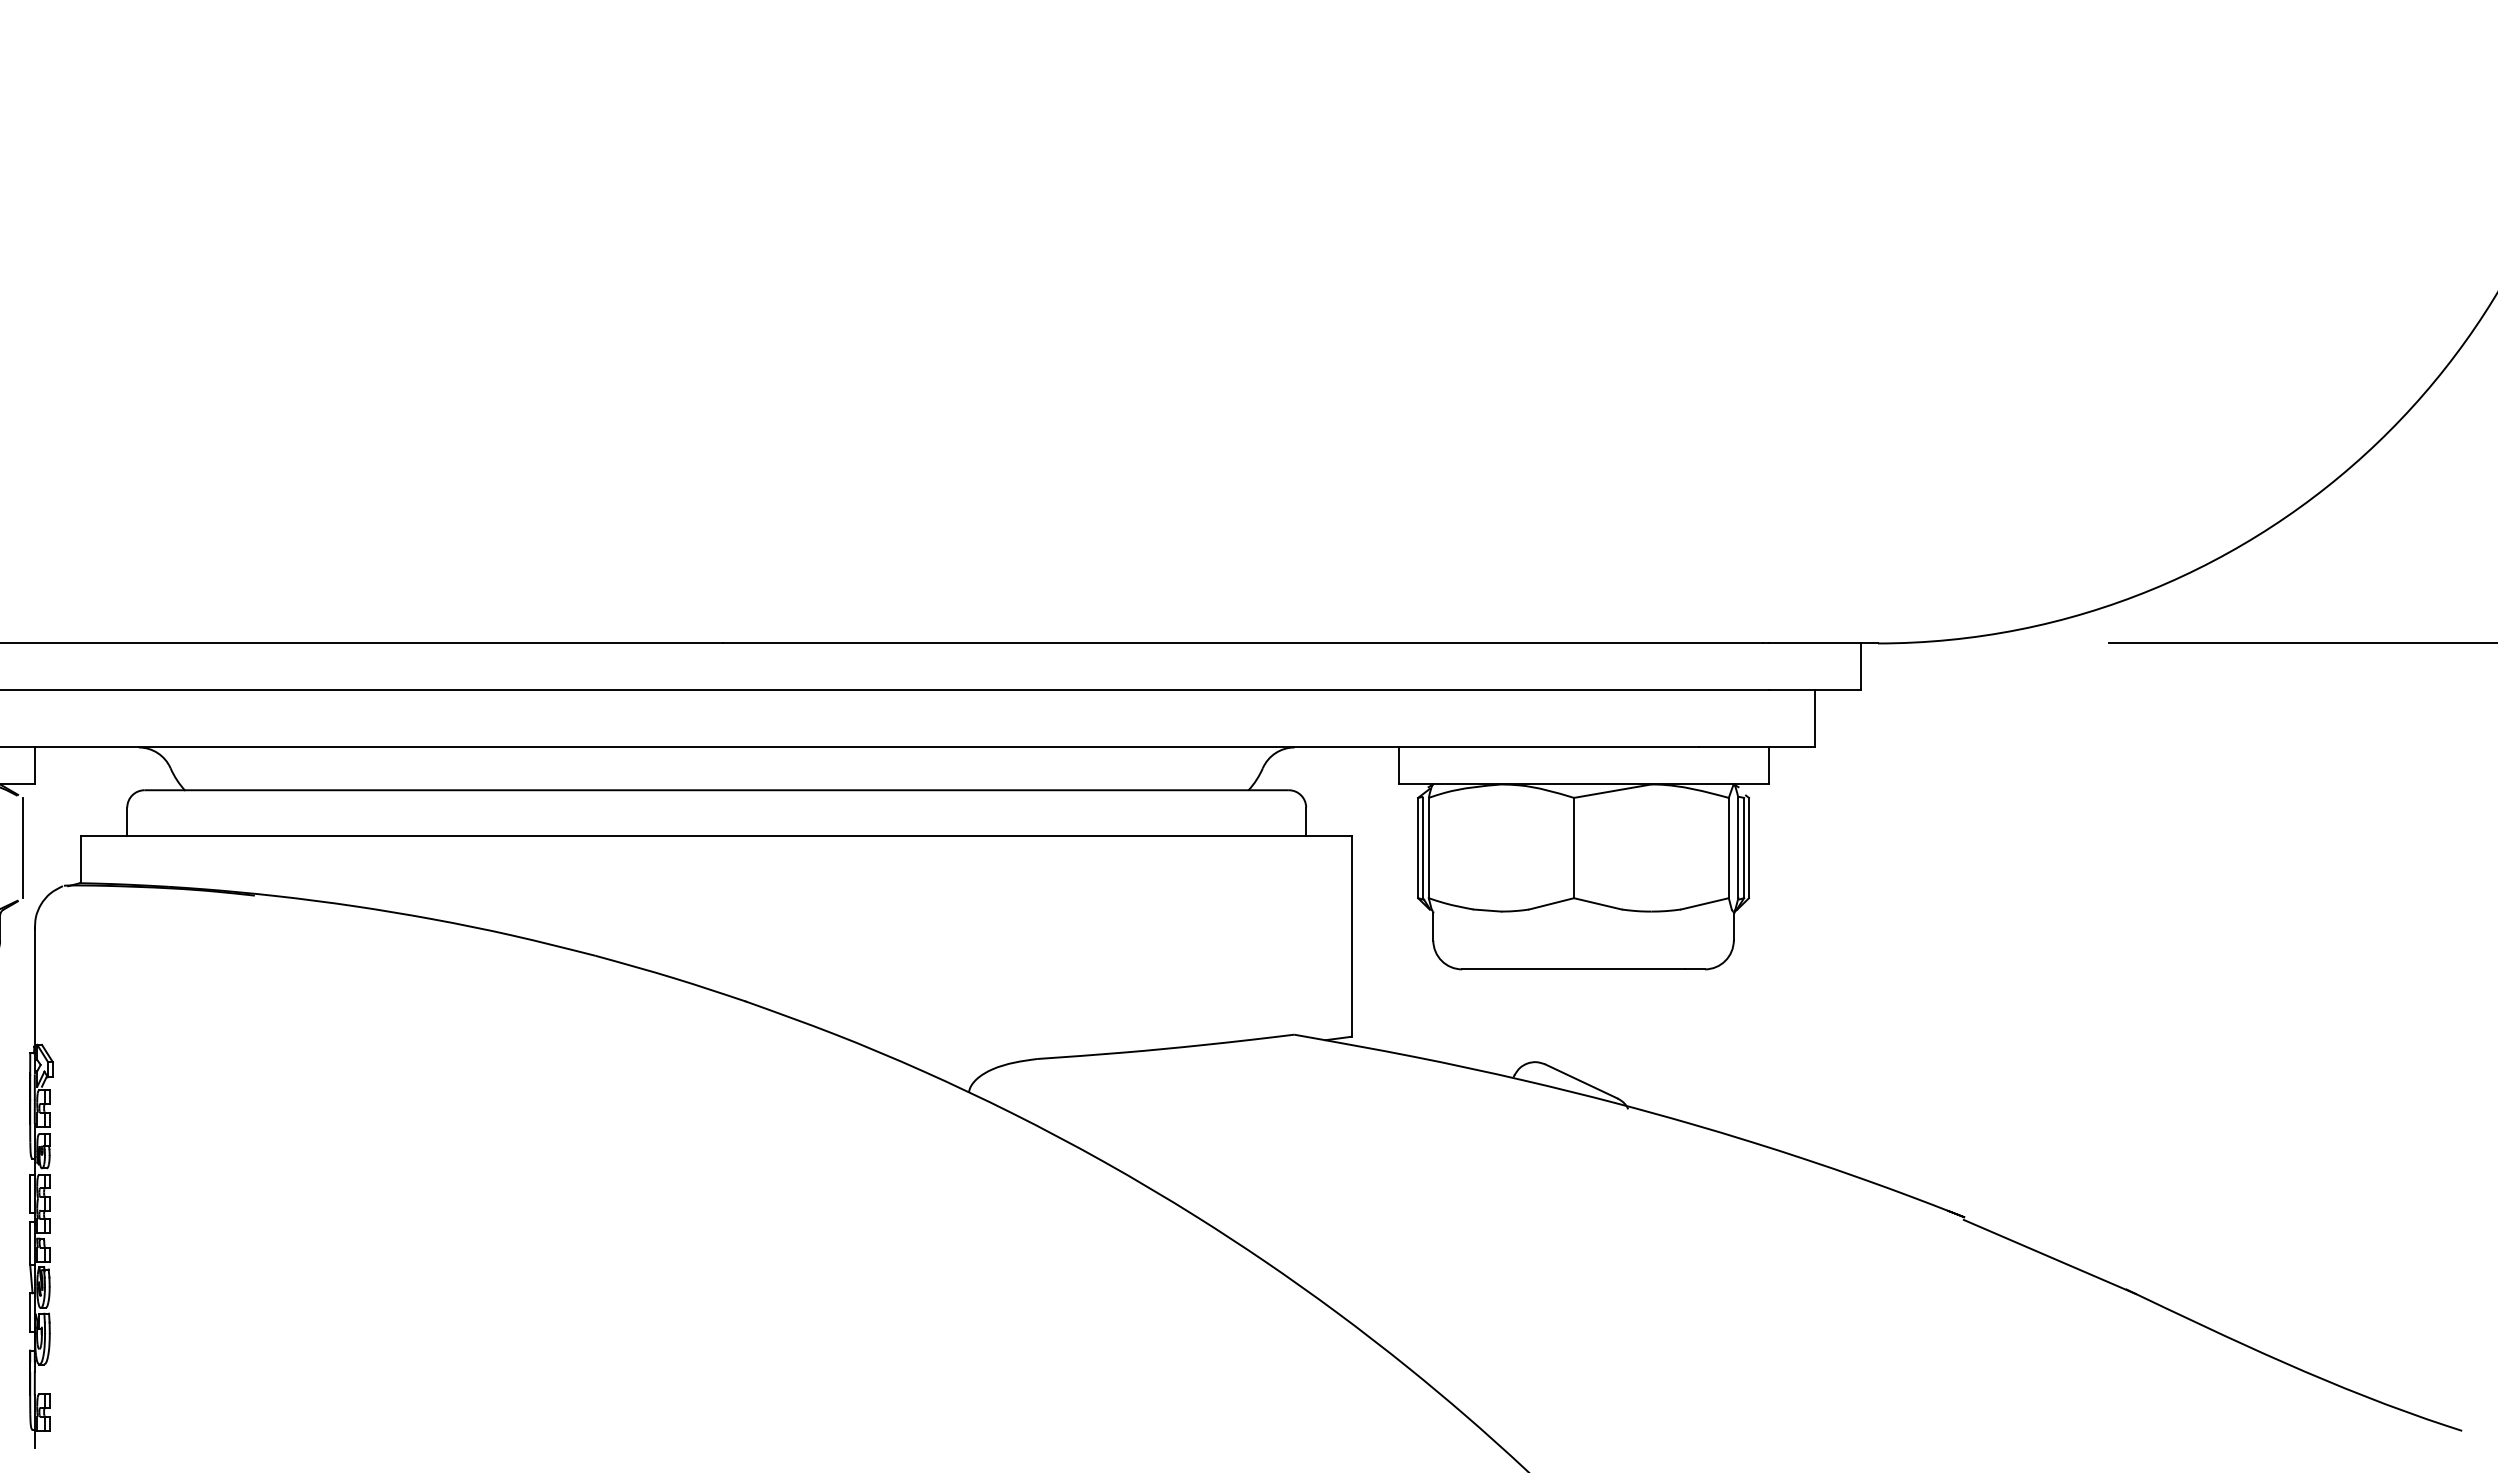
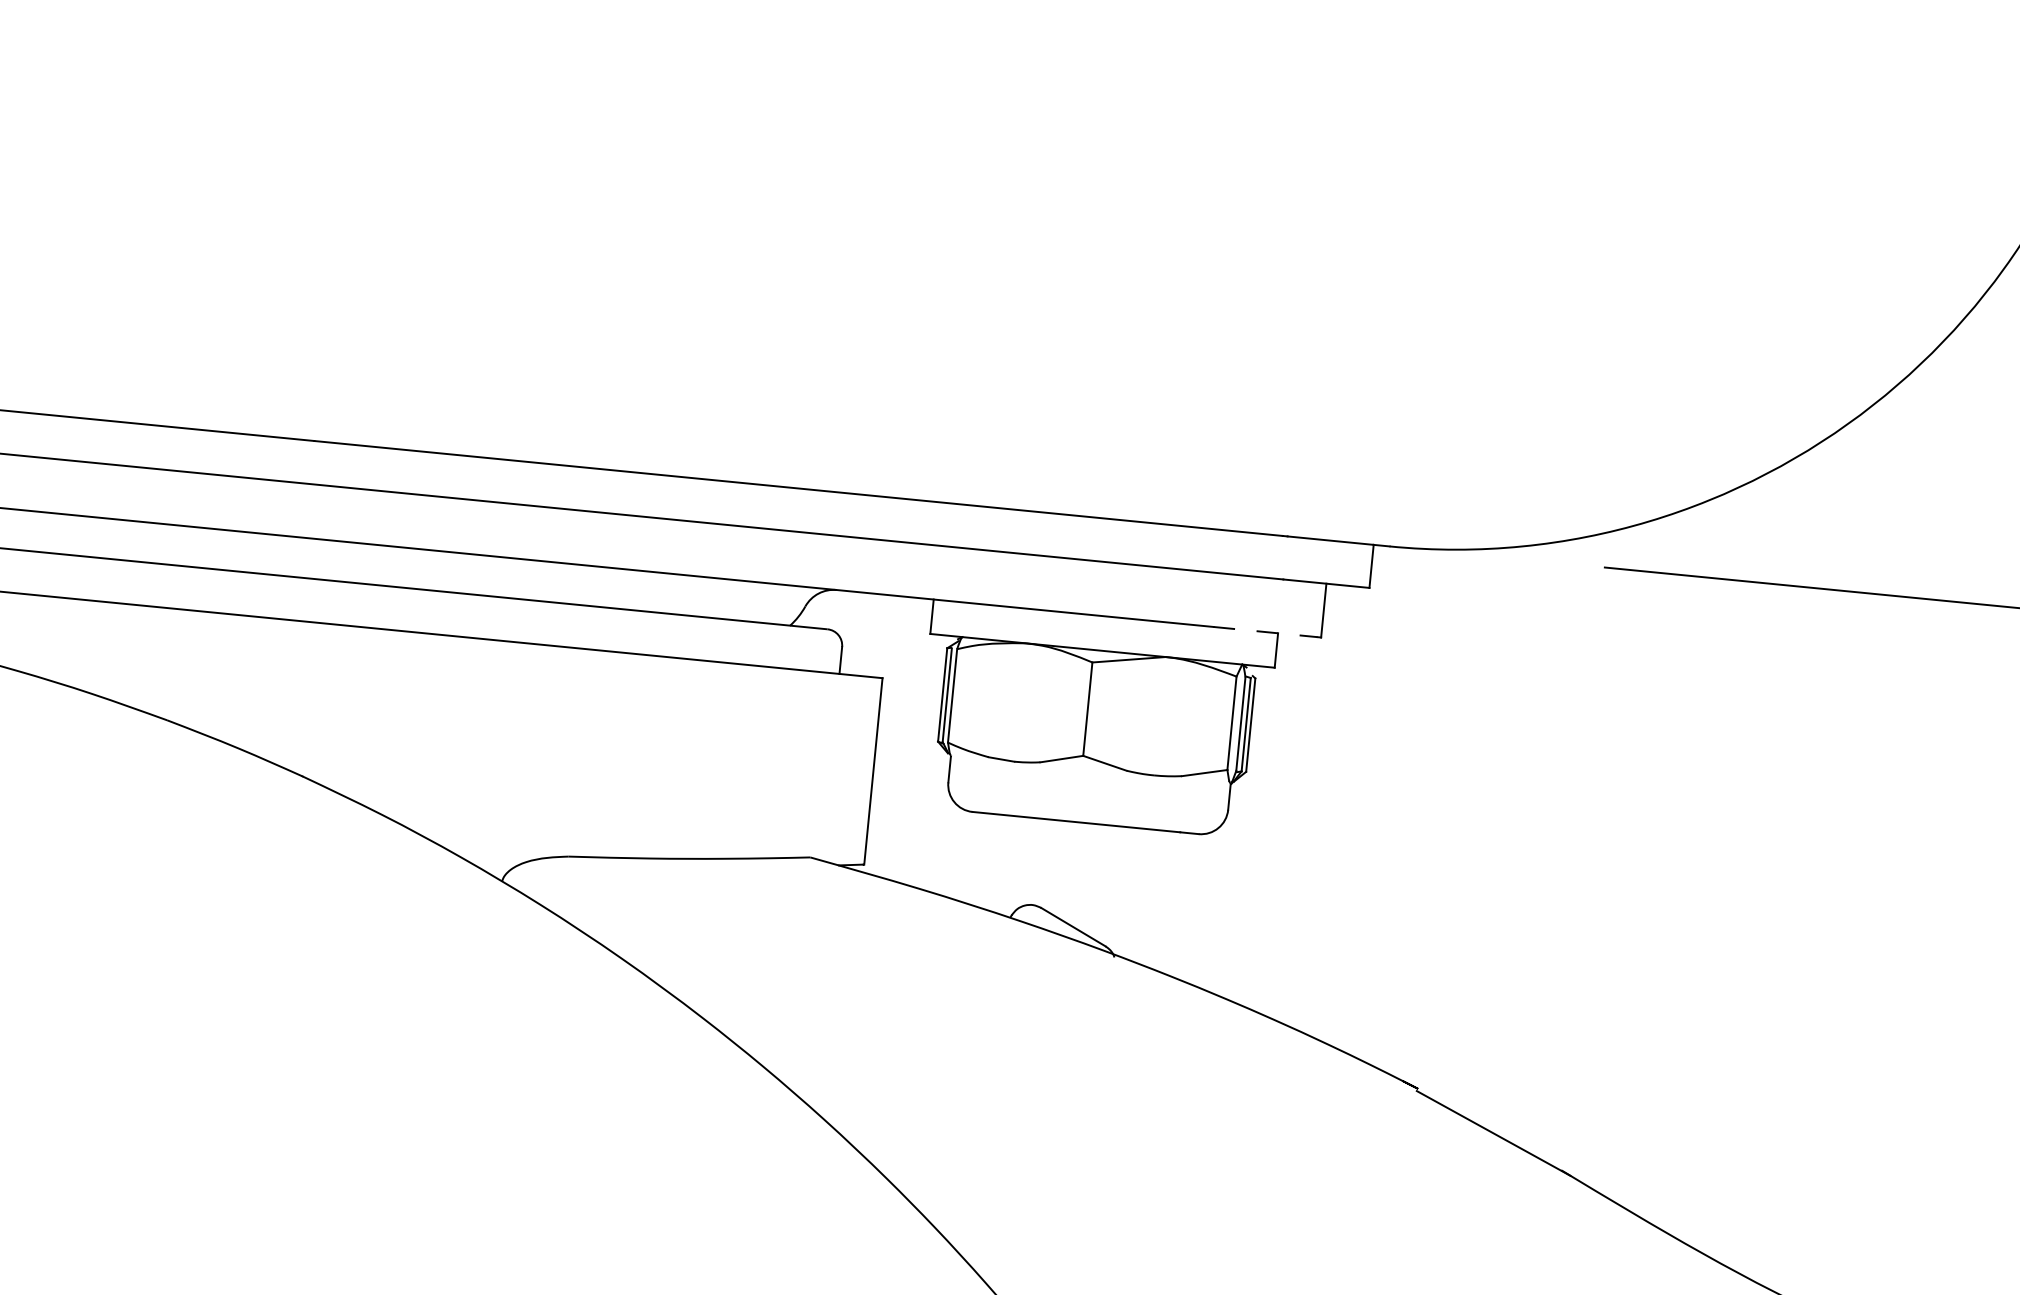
line: (1754, 747) -> (1265, 632), solid -> dashed

